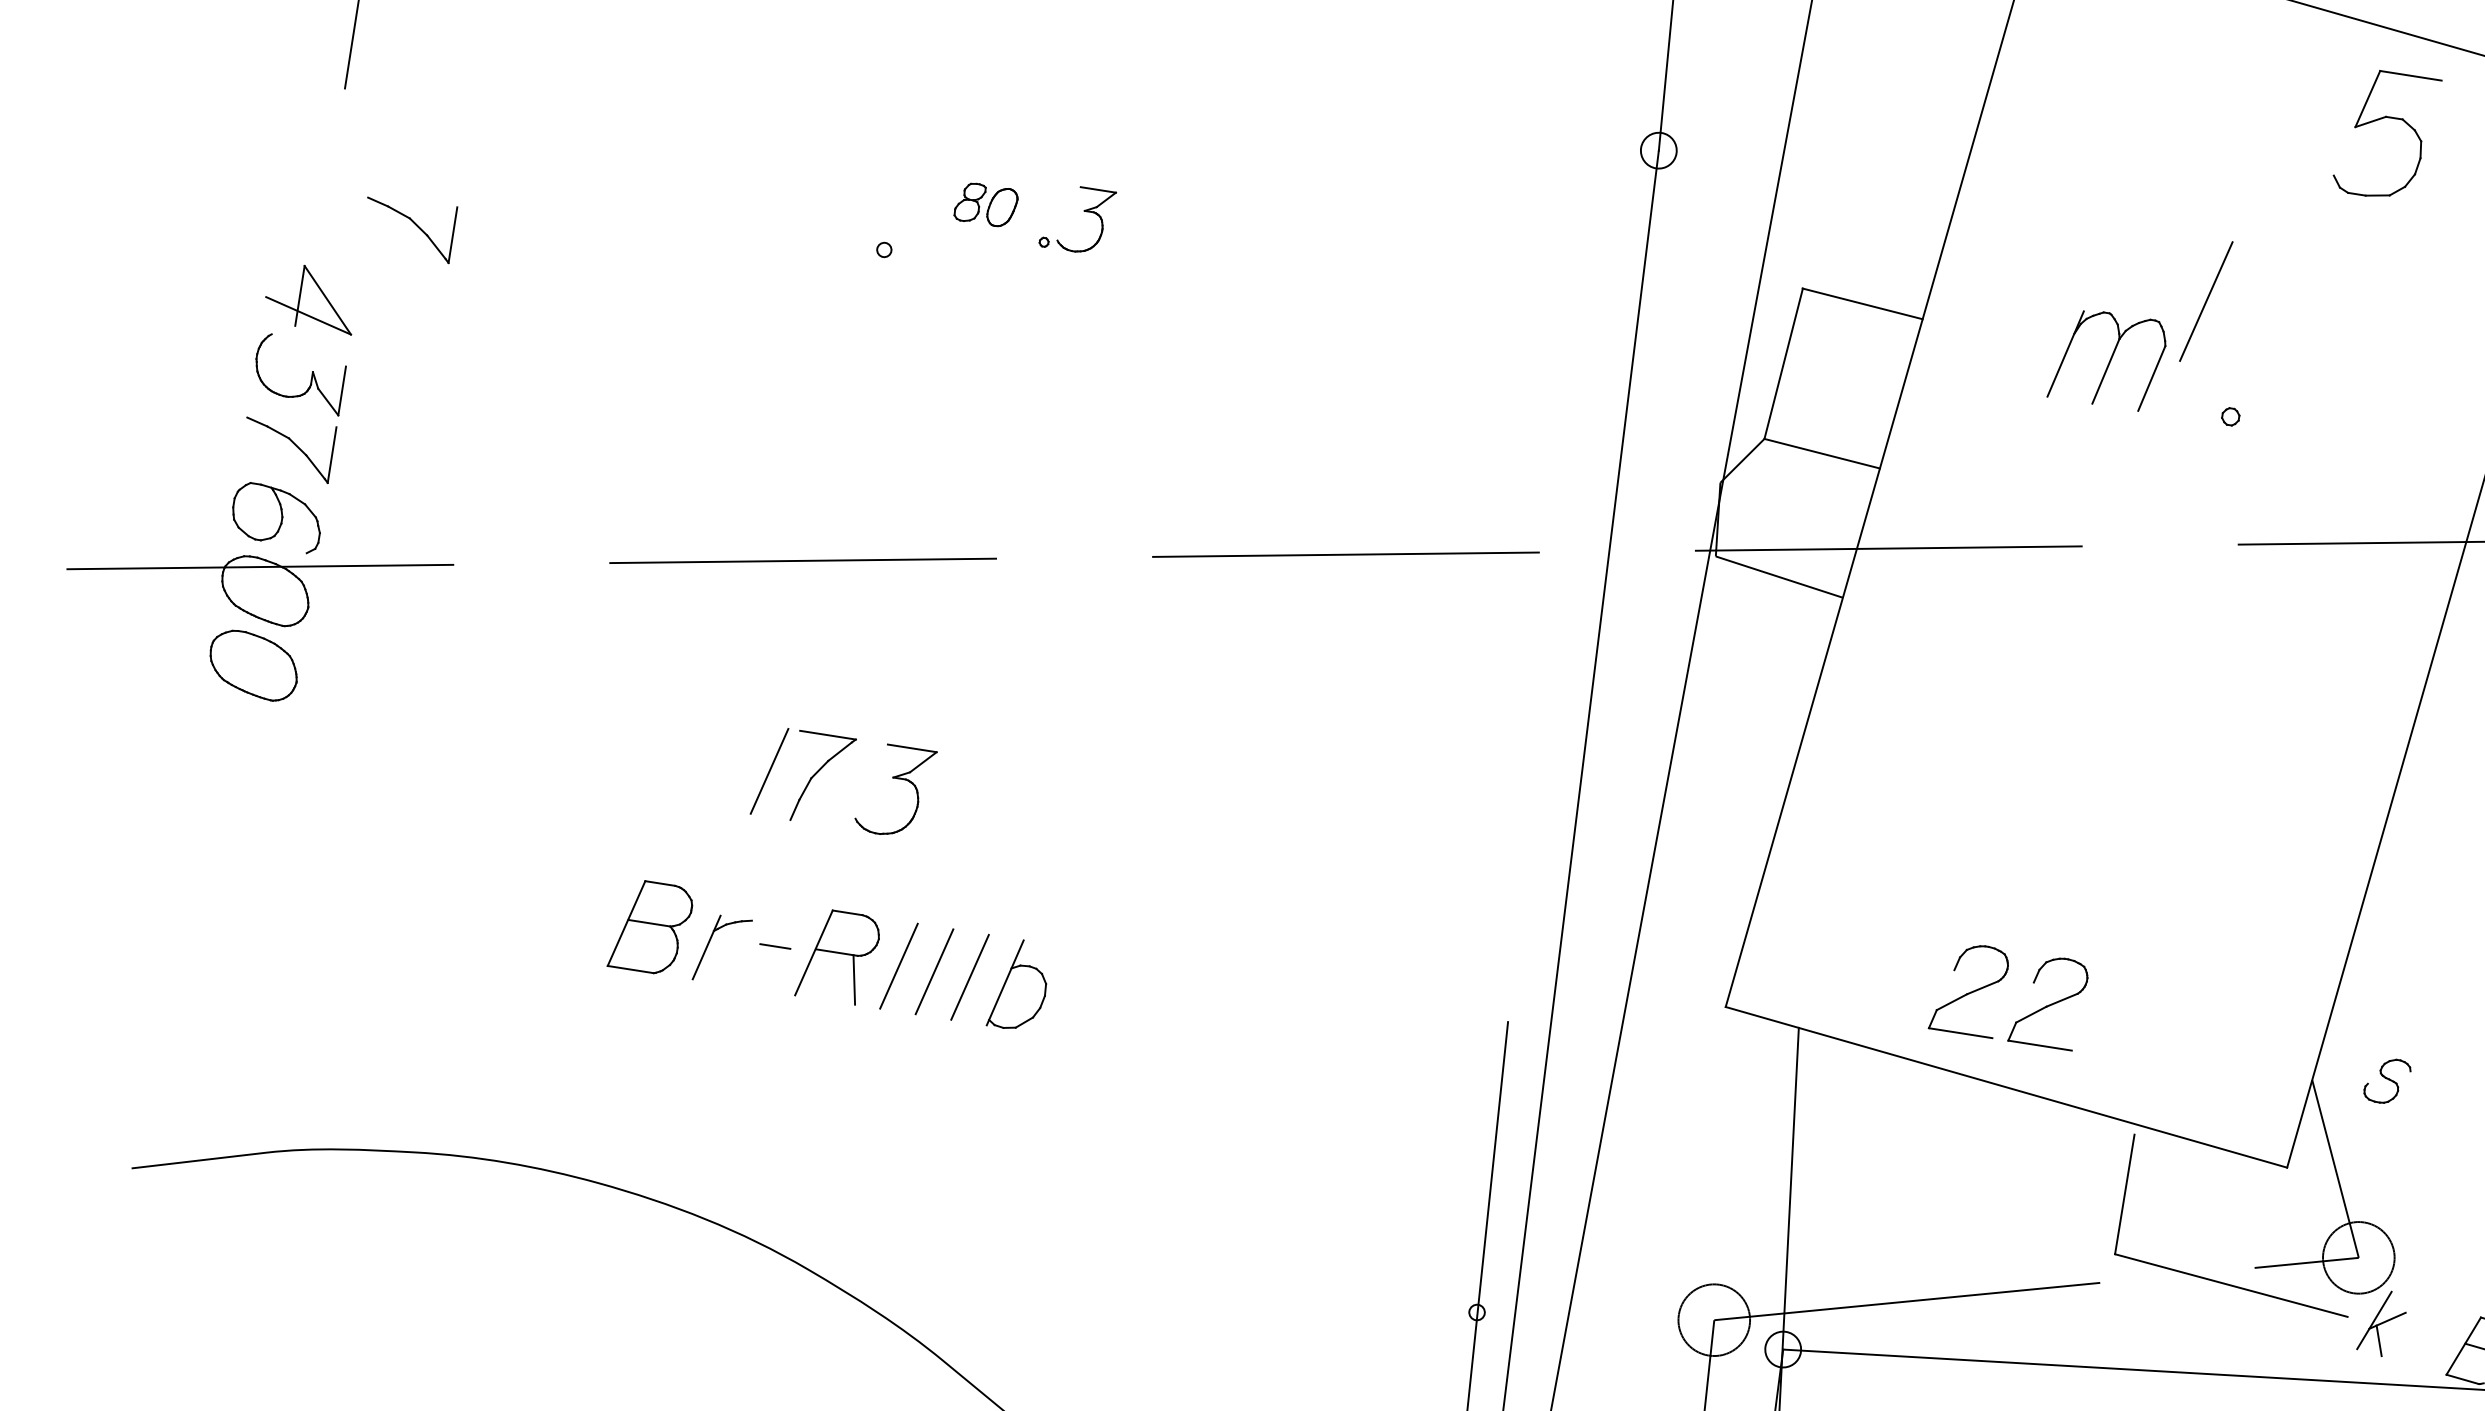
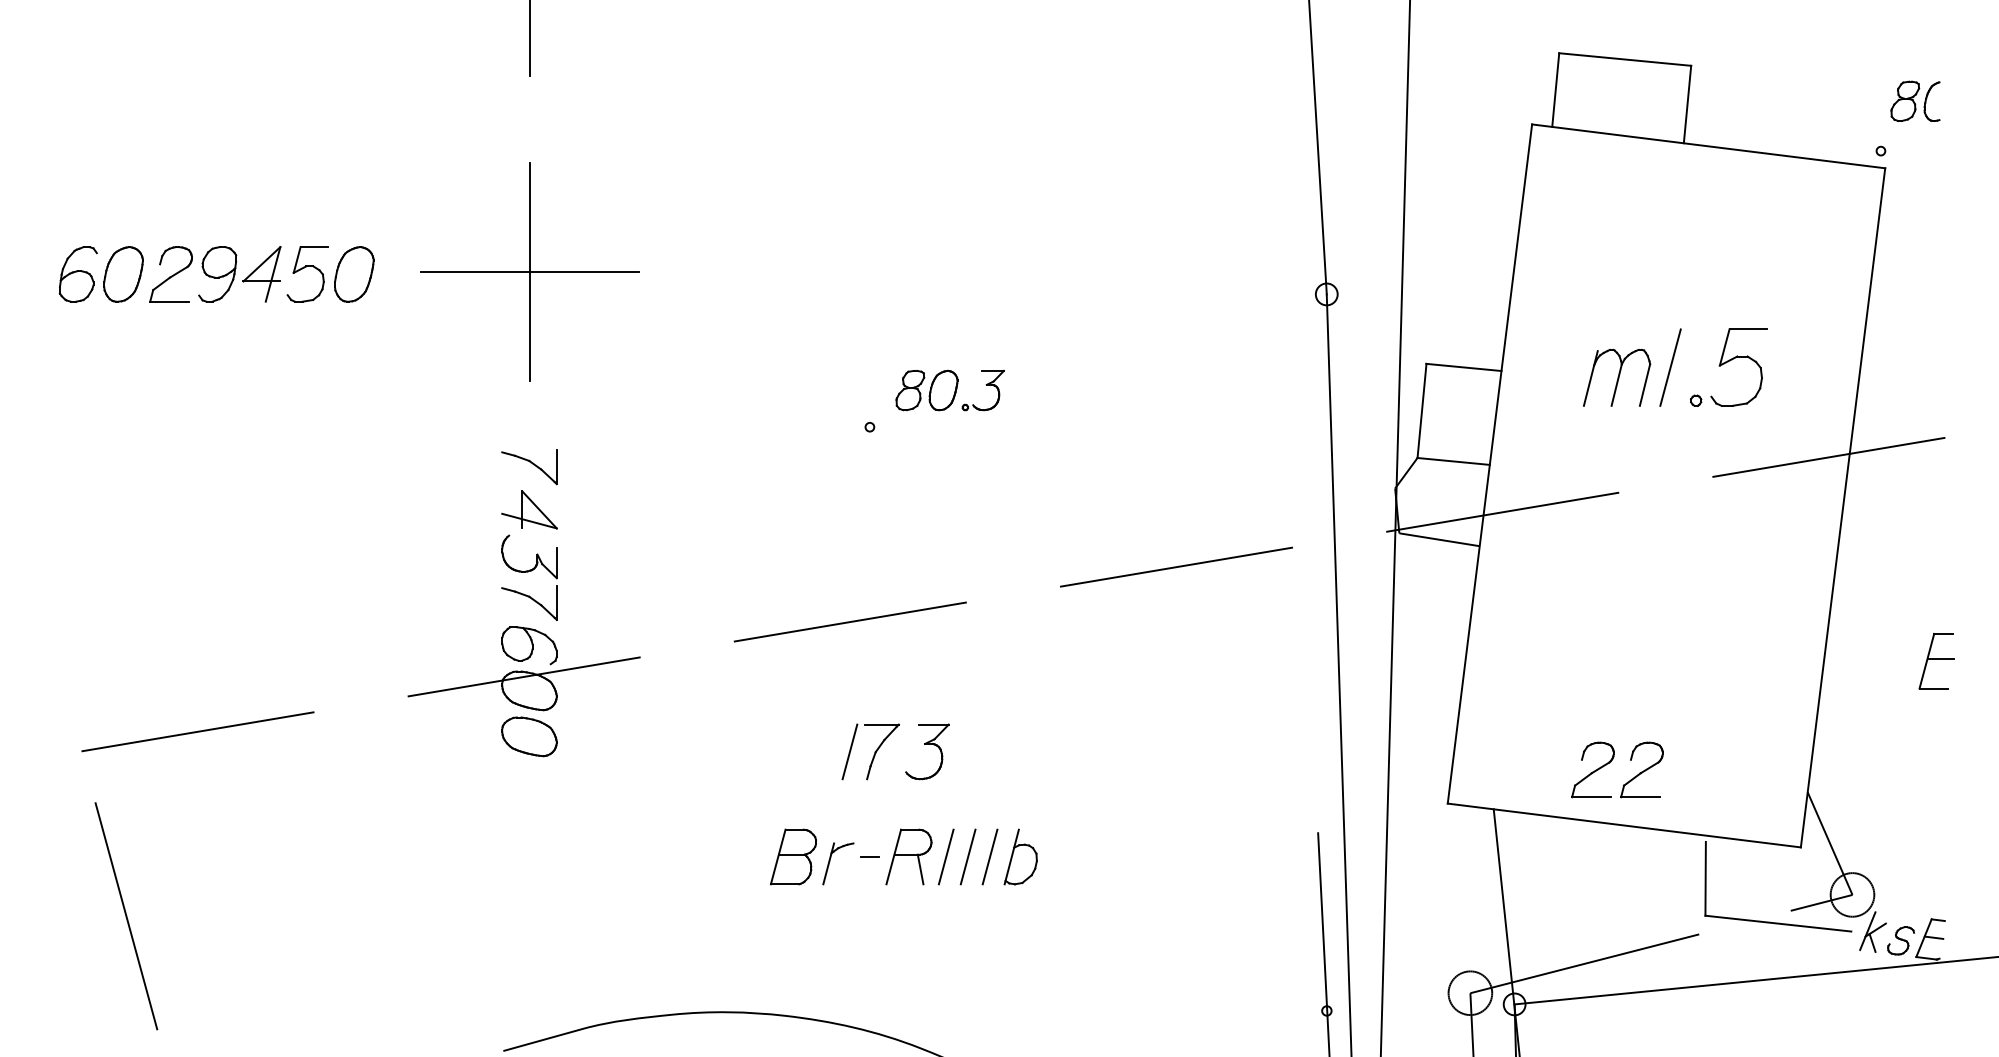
part: (2377, 122) -> (1732, 360), moved
part: (985, 204) -> (926, 390), size x1.67
part: (408, 229) -> (529, 467), moved
line: (2206, 301) -> (1670, 367), moved
part: (2386, 1080) -> (1900, 940), moved

